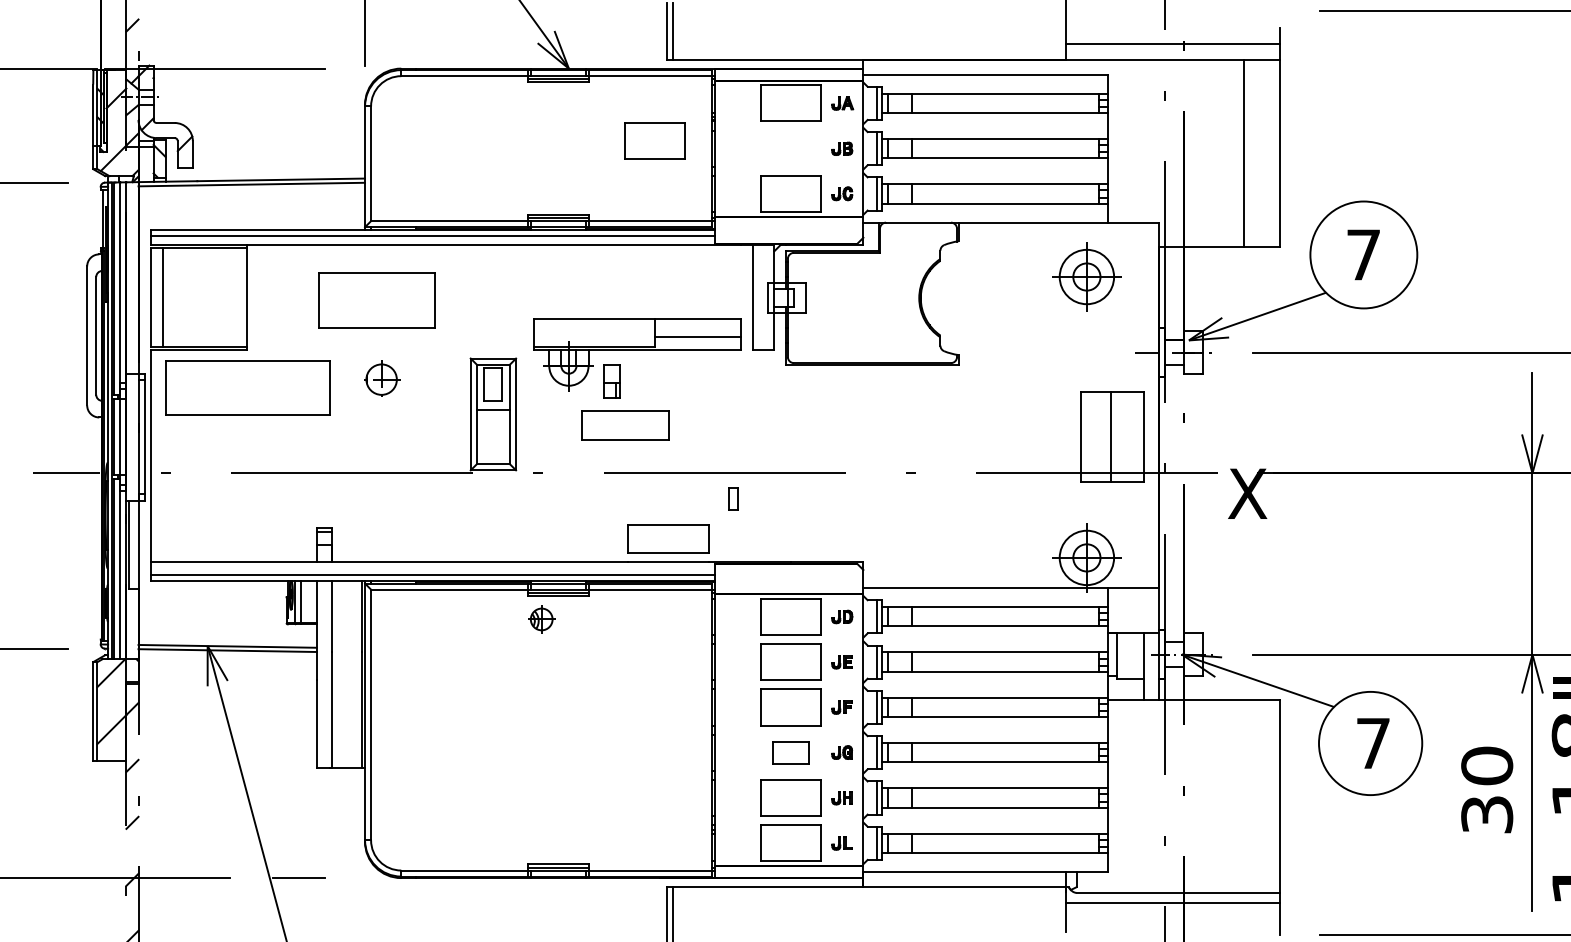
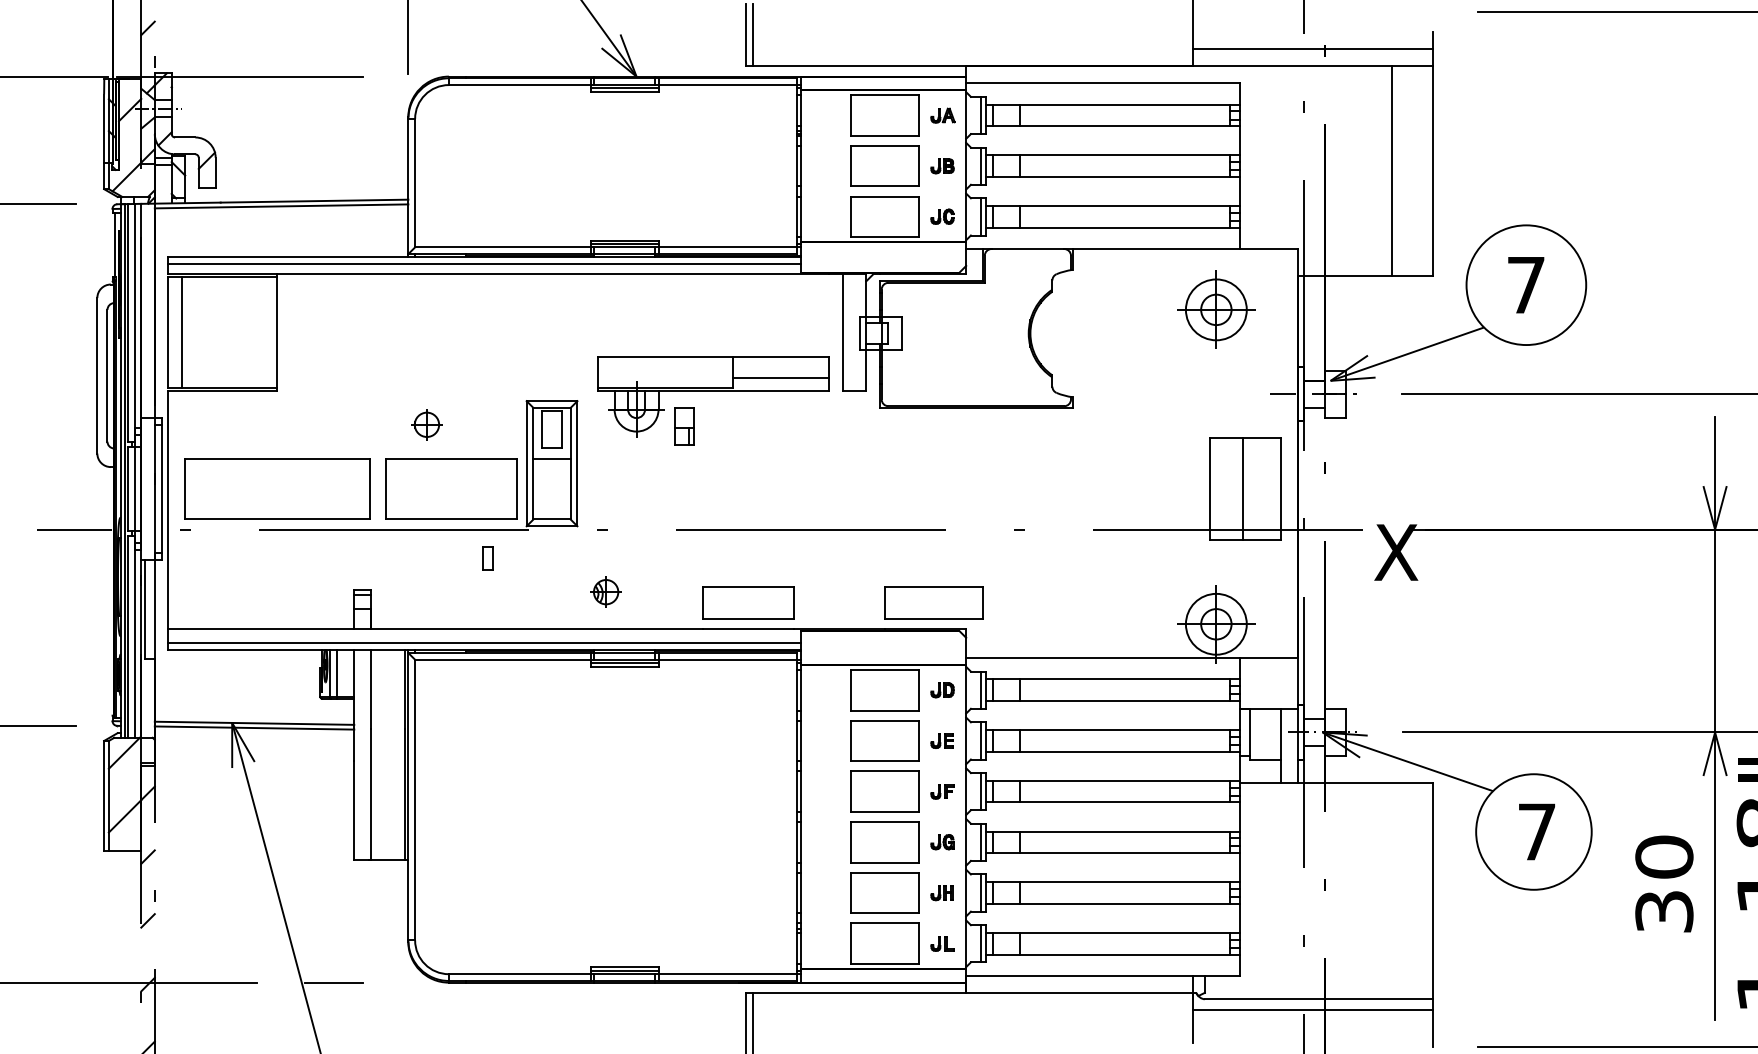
part: (654, 139) -> (884, 165), moved
part: (376, 299) -> (451, 488), moved
part: (381, 379) -> (426, 424), size x0.71
part: (248, 387) -> (277, 488), moved
part: (625, 424) -> (933, 602), moved
part: (733, 499) -> (487, 558), moved
part: (541, 618) -> (605, 591), moved
part: (790, 752) -> (884, 842), size x1.67

